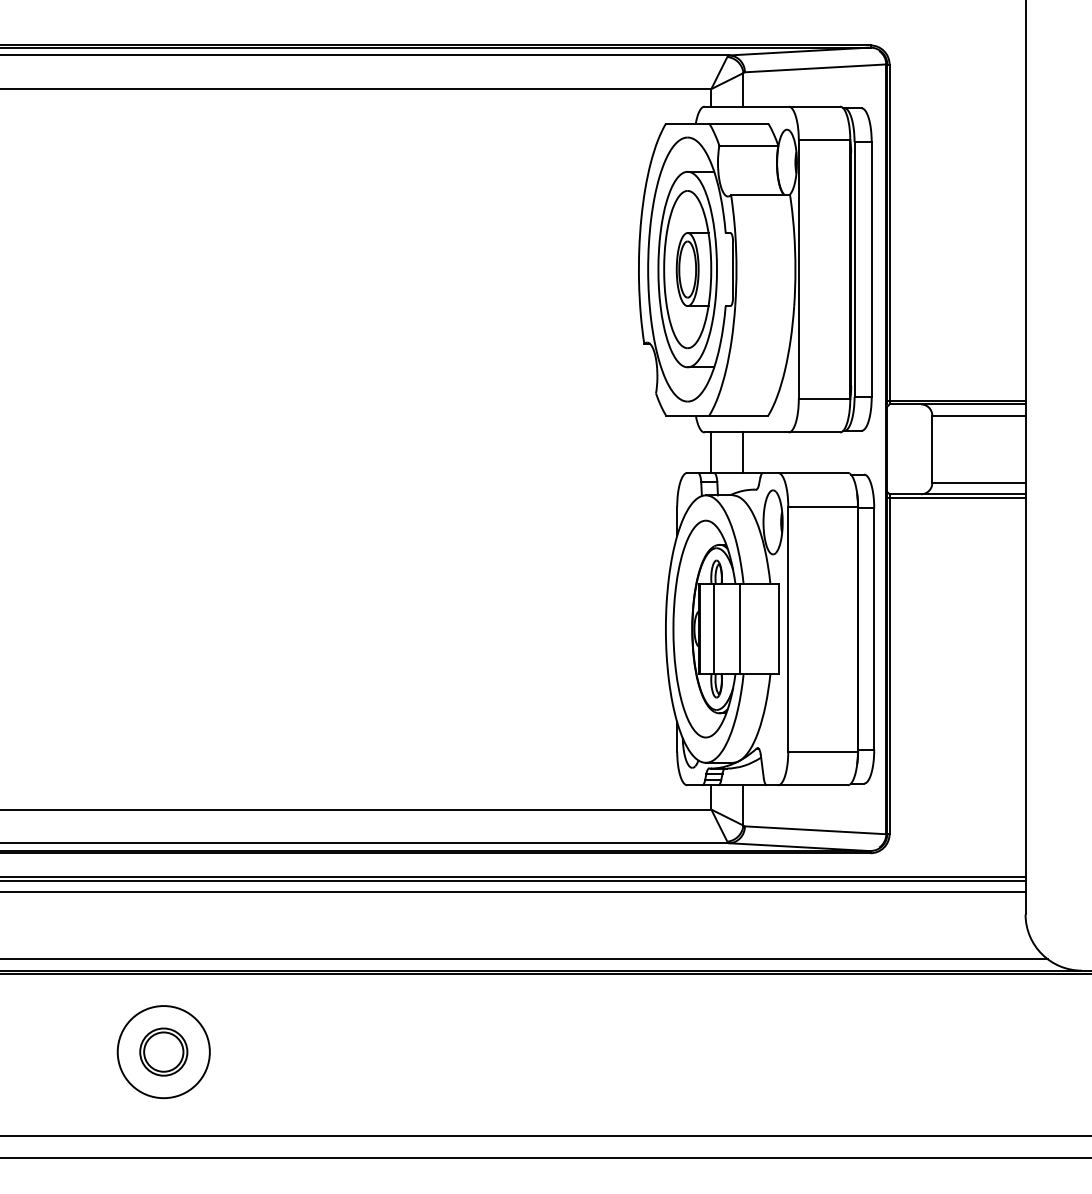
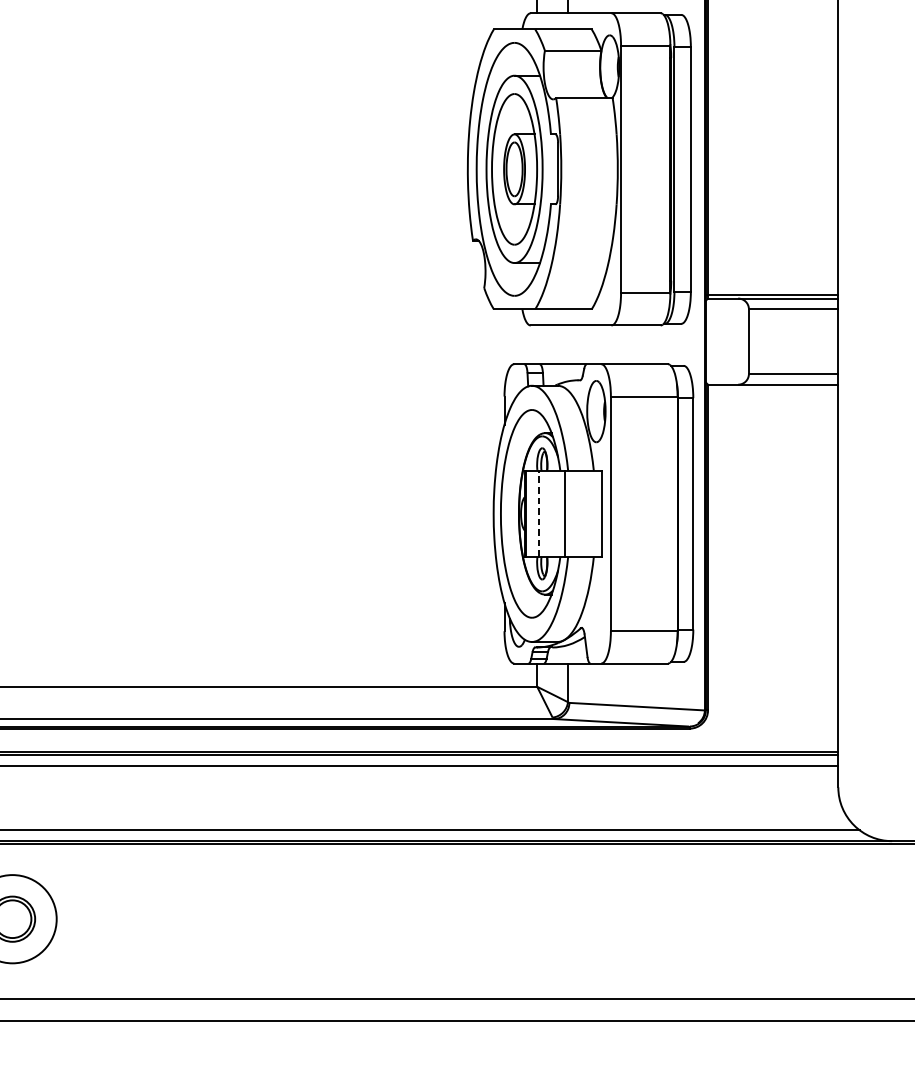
line: (711, 452) -> (537, 344), removed
line: (743, 452) -> (568, 344), removed
line: (956, 497) -> (772, 387), removed
line: (713, 629) -> (539, 514), solid -> dashed

